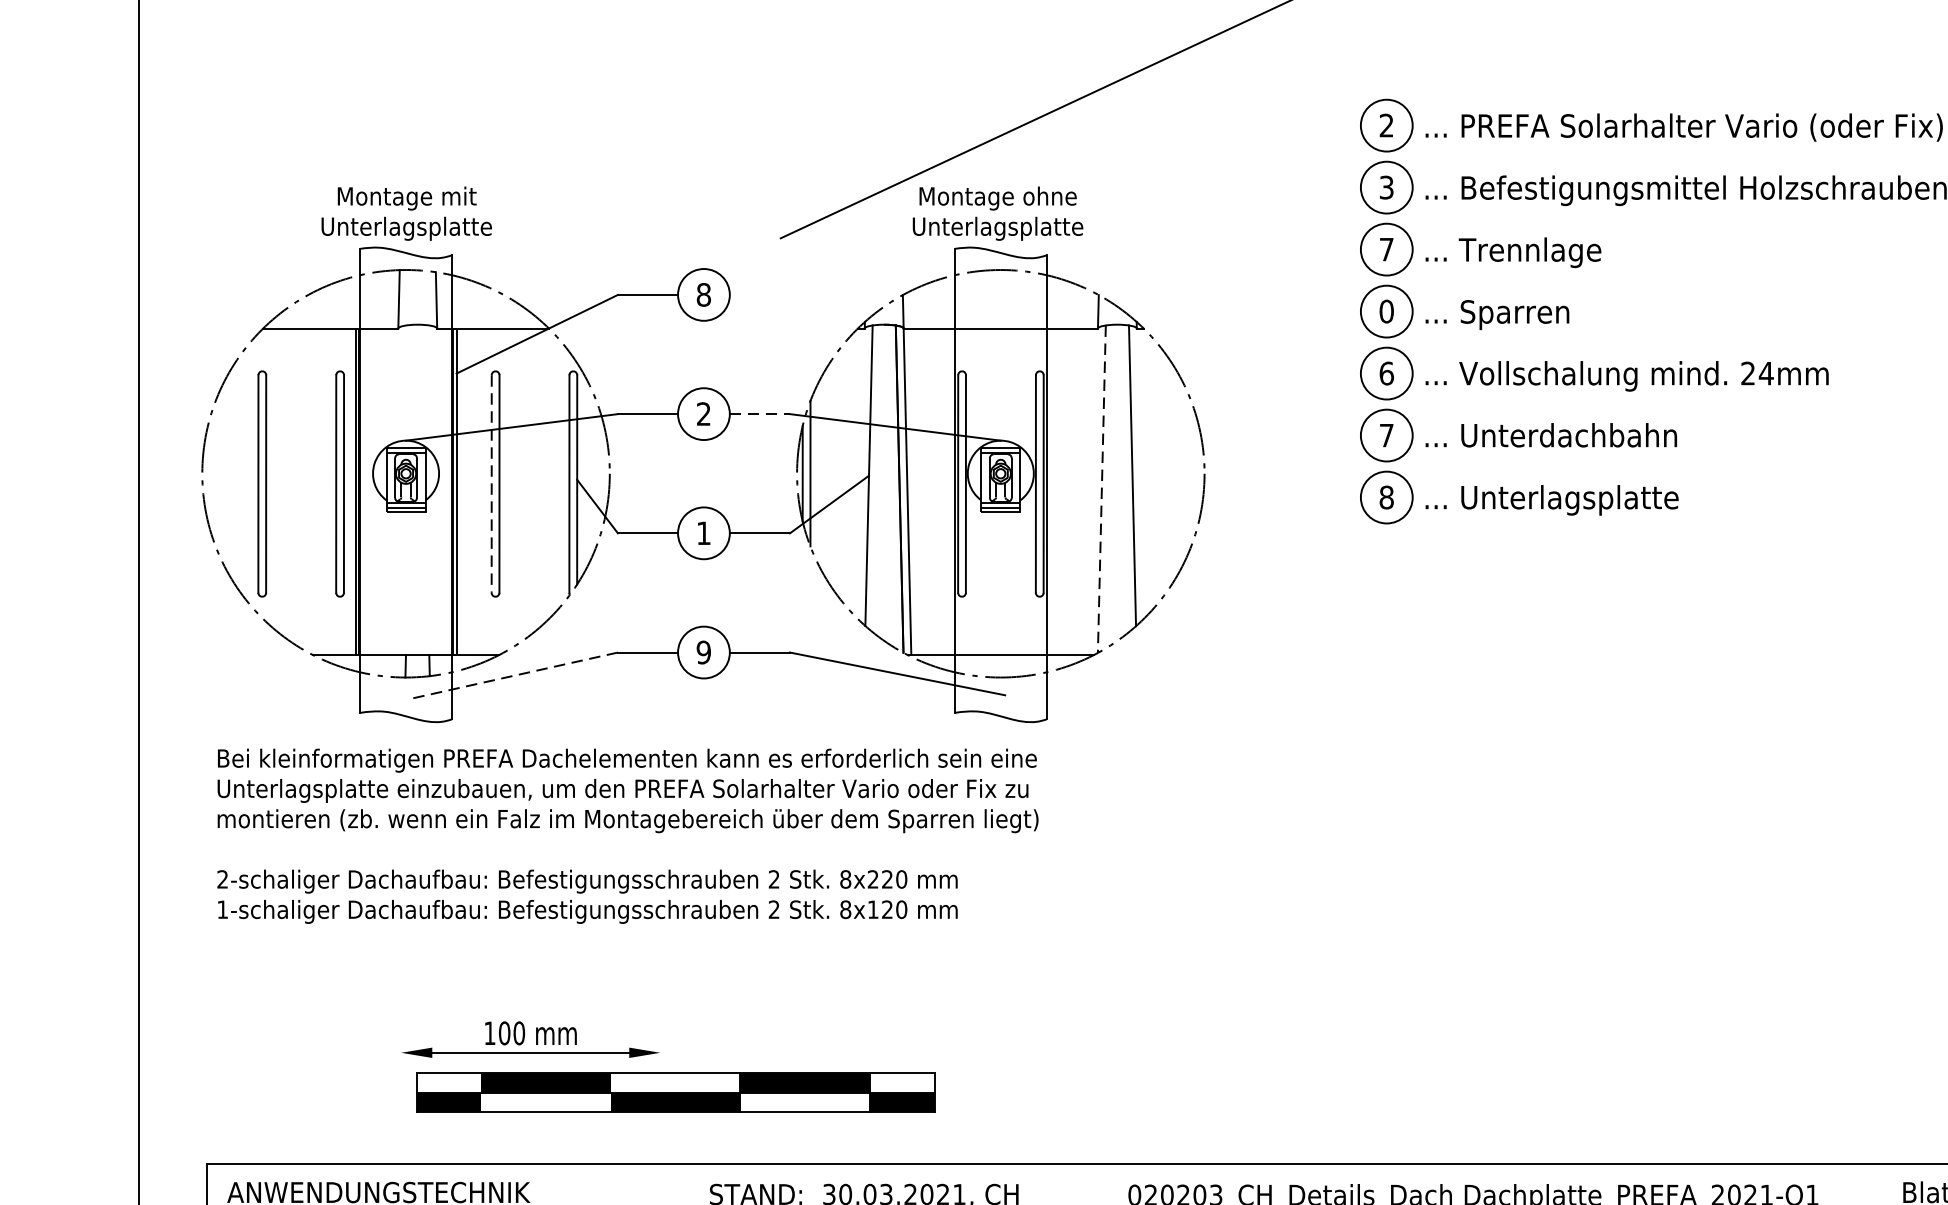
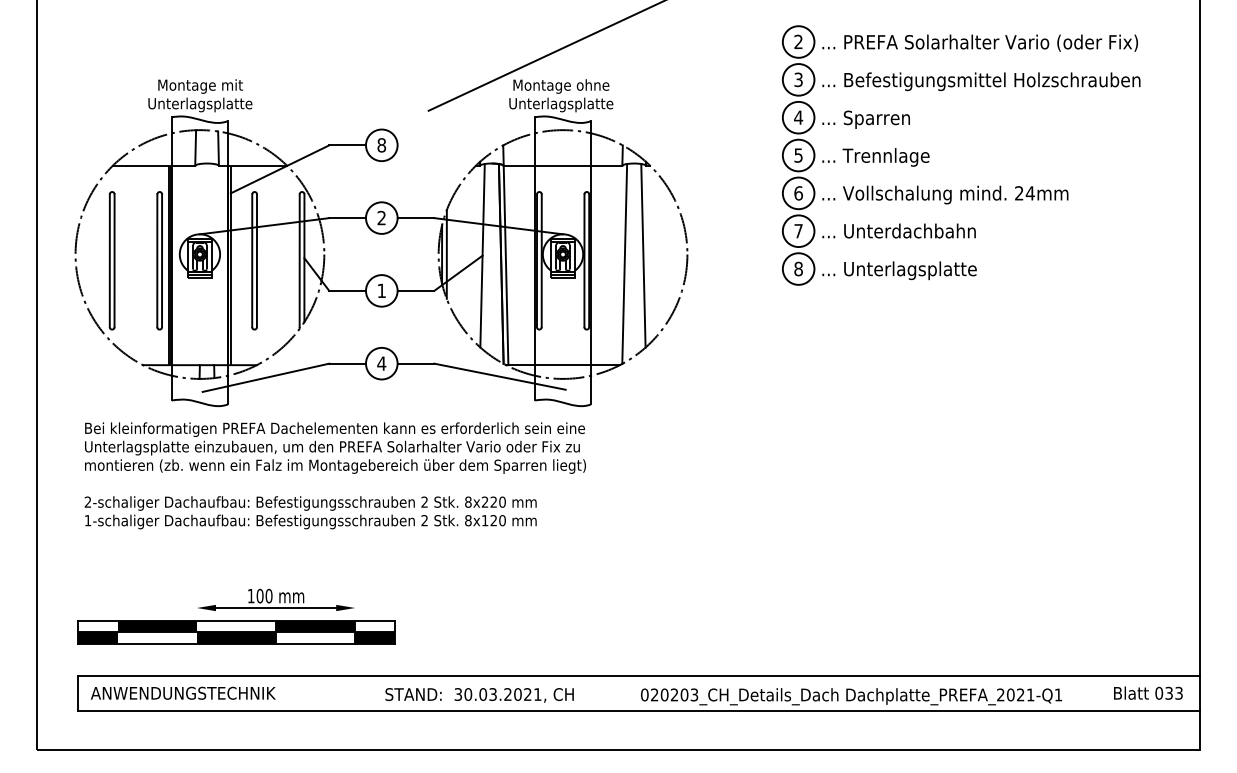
text: (1386, 249) -> (798, 117), 7 -> 4
text: (1529, 252) -> (885, 119), ... Trennlage -> ... Sparren
text: (1386, 311) -> (798, 155), 0 -> 5
text: (1529, 314) -> (885, 157), ... Sparren -> ... Trennlage
line: (760, 414) -> (416, 218), dashed -> solid
line: (492, 485) -> (252, 261), dashed -> solid
line: (1101, 488) -> (624, 263), dashed -> solid
text: (703, 652) -> (381, 363), 9 -> 4
line: (515, 675) -> (266, 377), dashed -> solid
part: (675, 1092) -> (236, 632), moved

